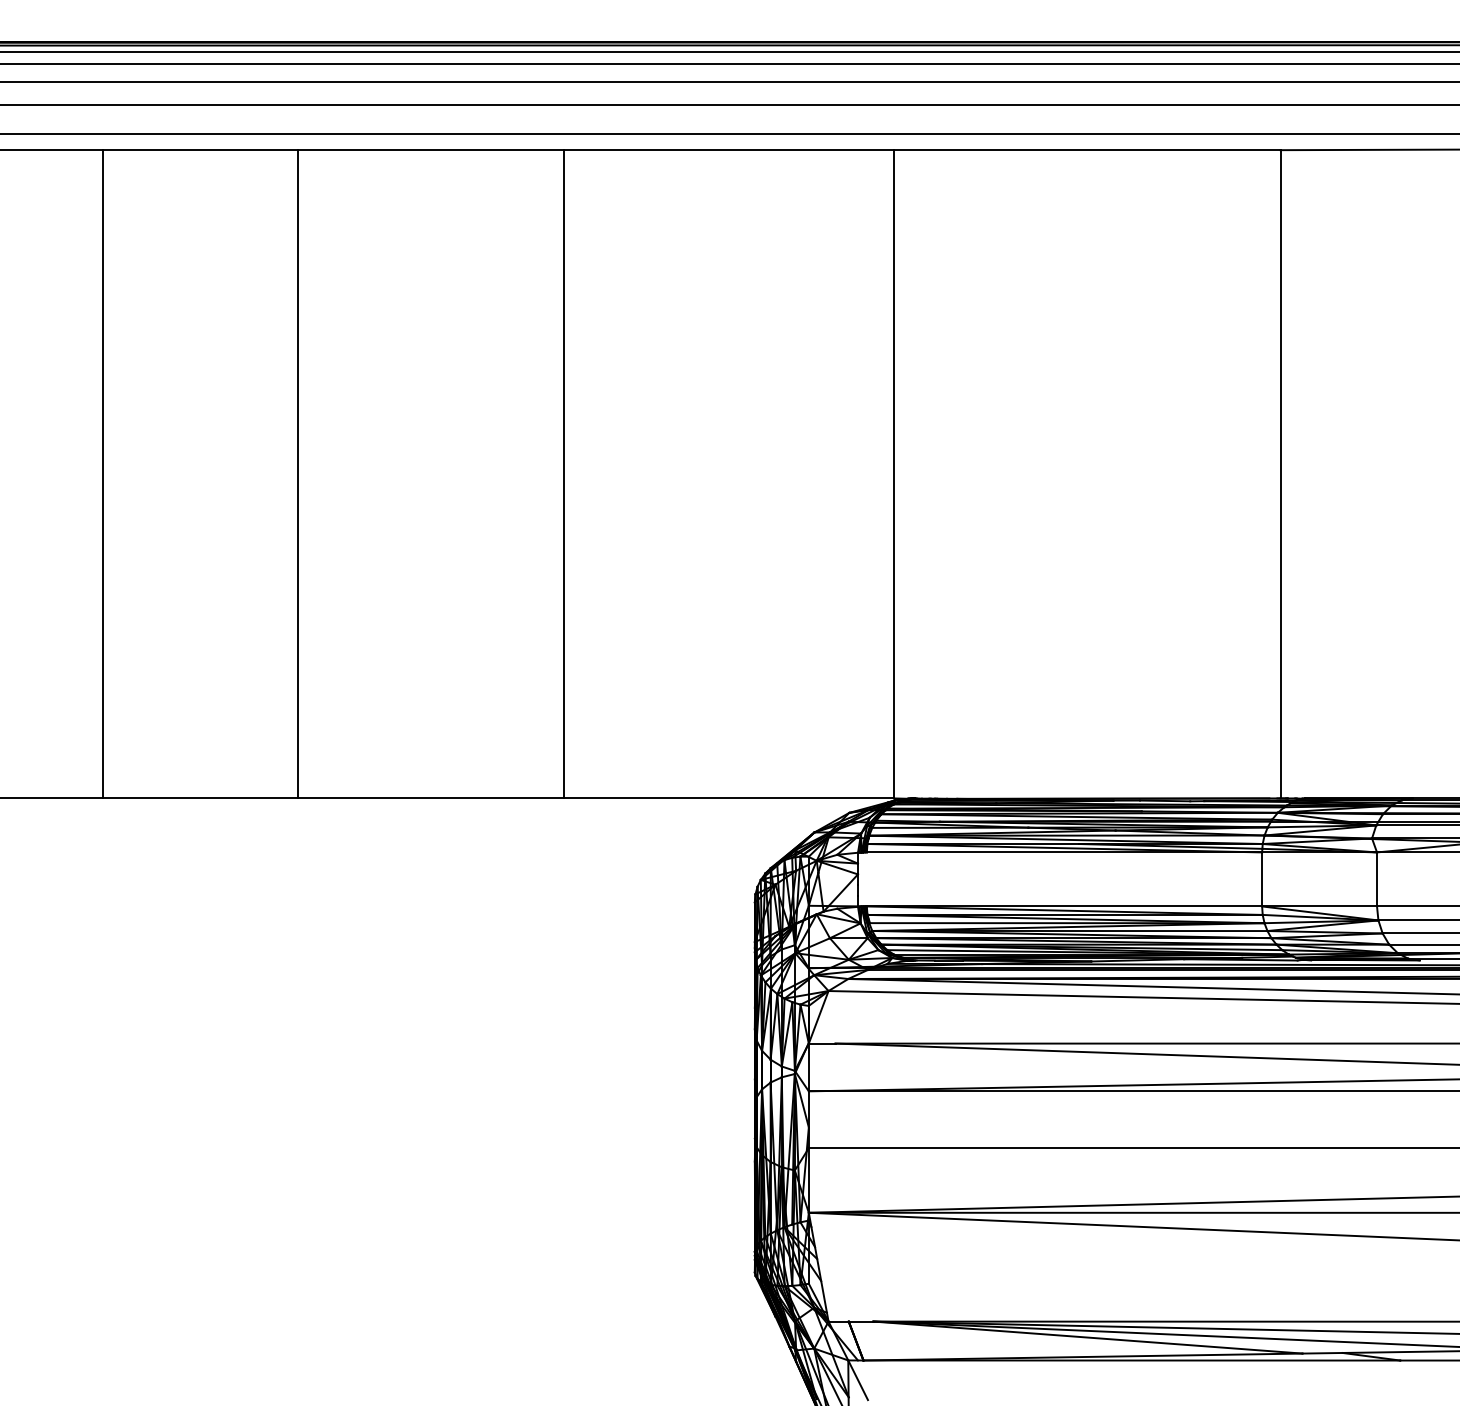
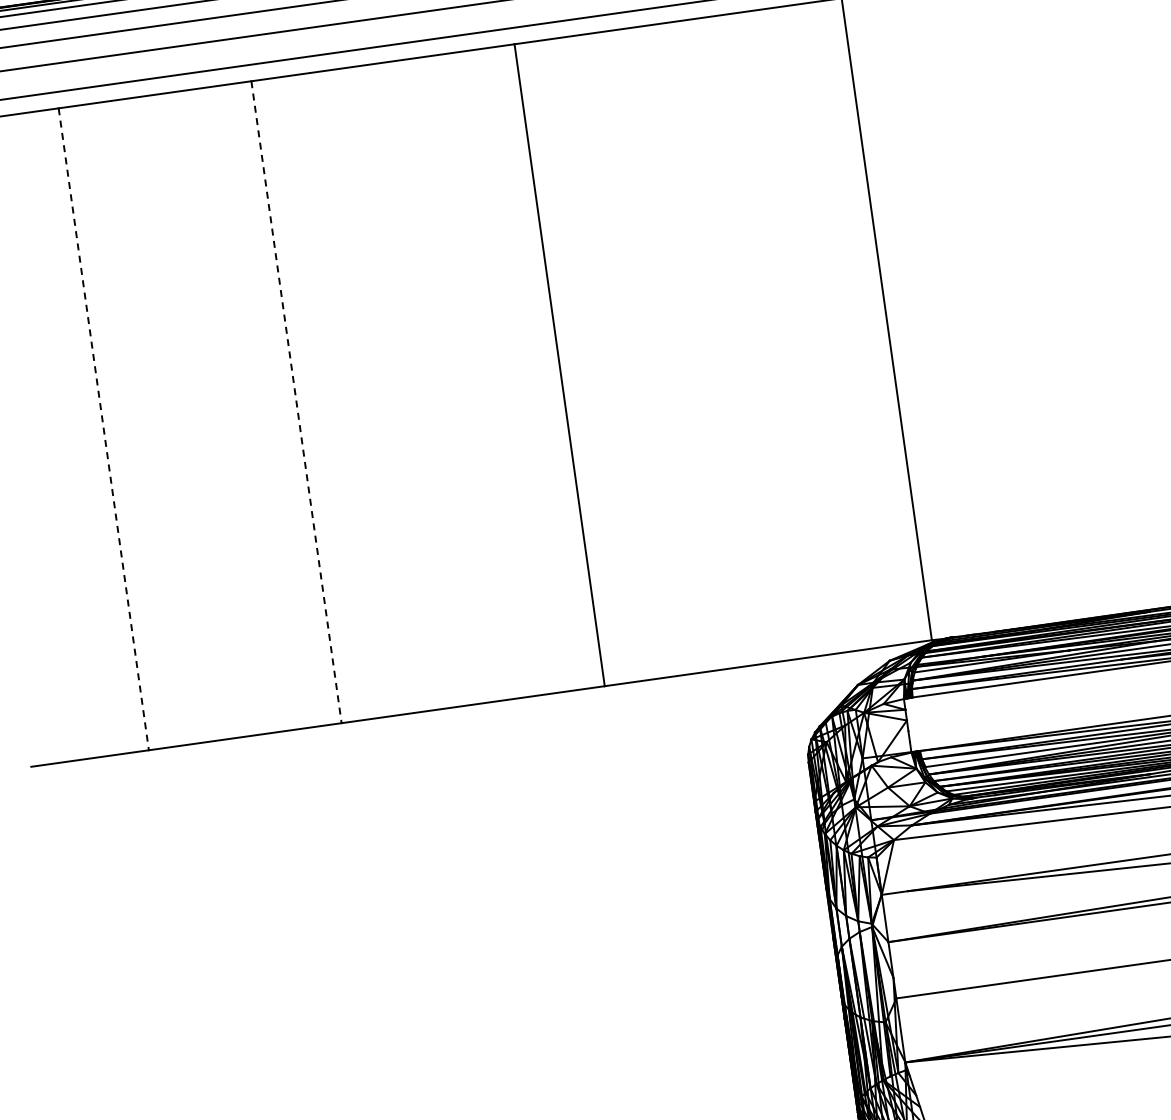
line: (103, 474) -> (104, 429), solid -> dashed
line: (297, 474) -> (296, 402), solid -> dashed

